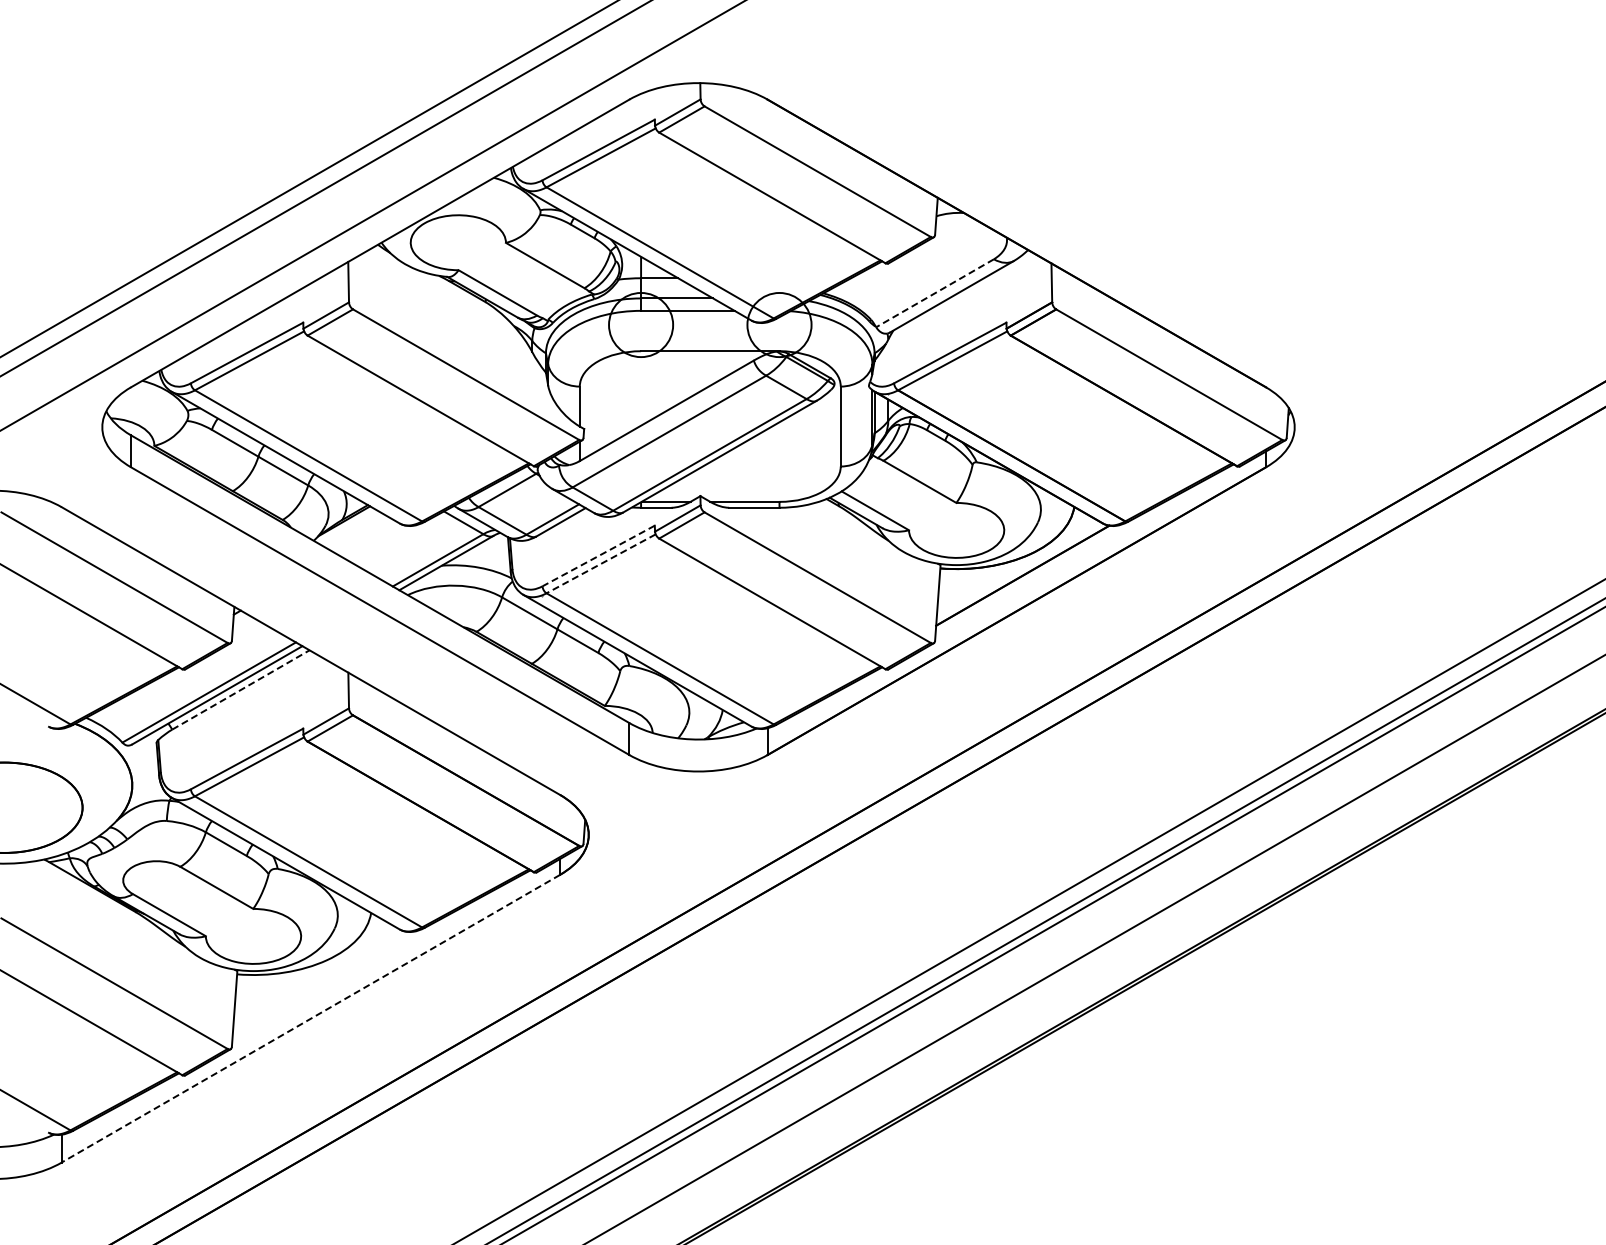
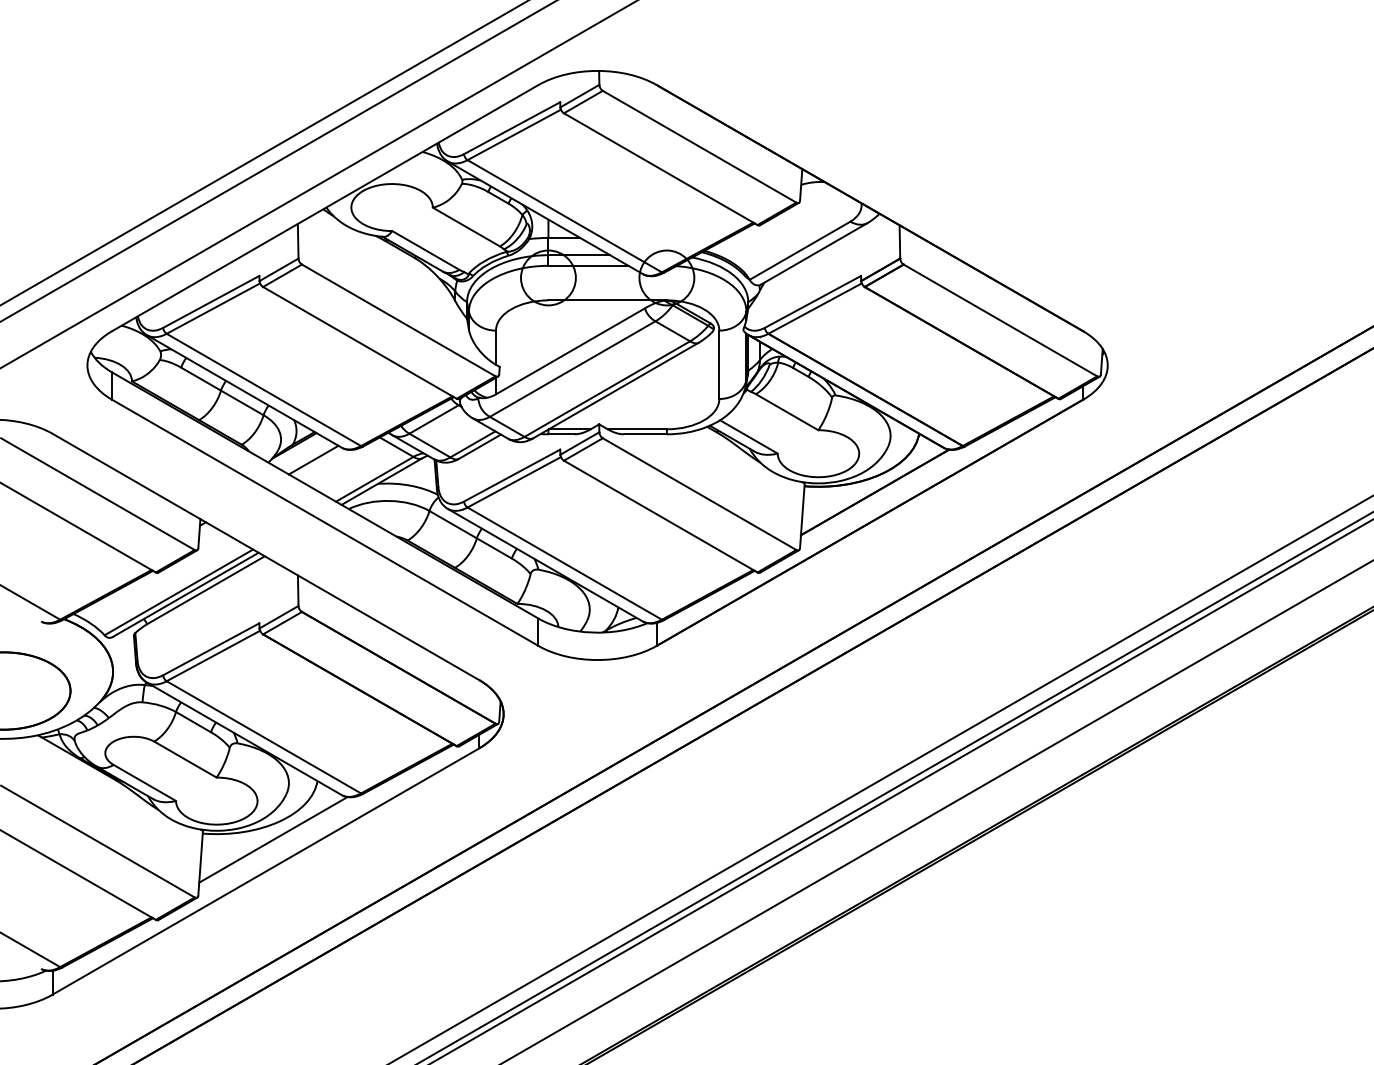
line: (935, 293) -> (800, 250), dashed -> solid
line: (366, 537) -> (313, 459), added
line: (598, 556) -> (512, 476), dashed -> solid
line: (600, 564) -> (513, 482), dashed -> solid
line: (241, 689) -> (206, 589), dashed -> solid
line: (319, 981) -> (273, 839), added
line: (310, 1018) -> (265, 871), dashed -> solid

